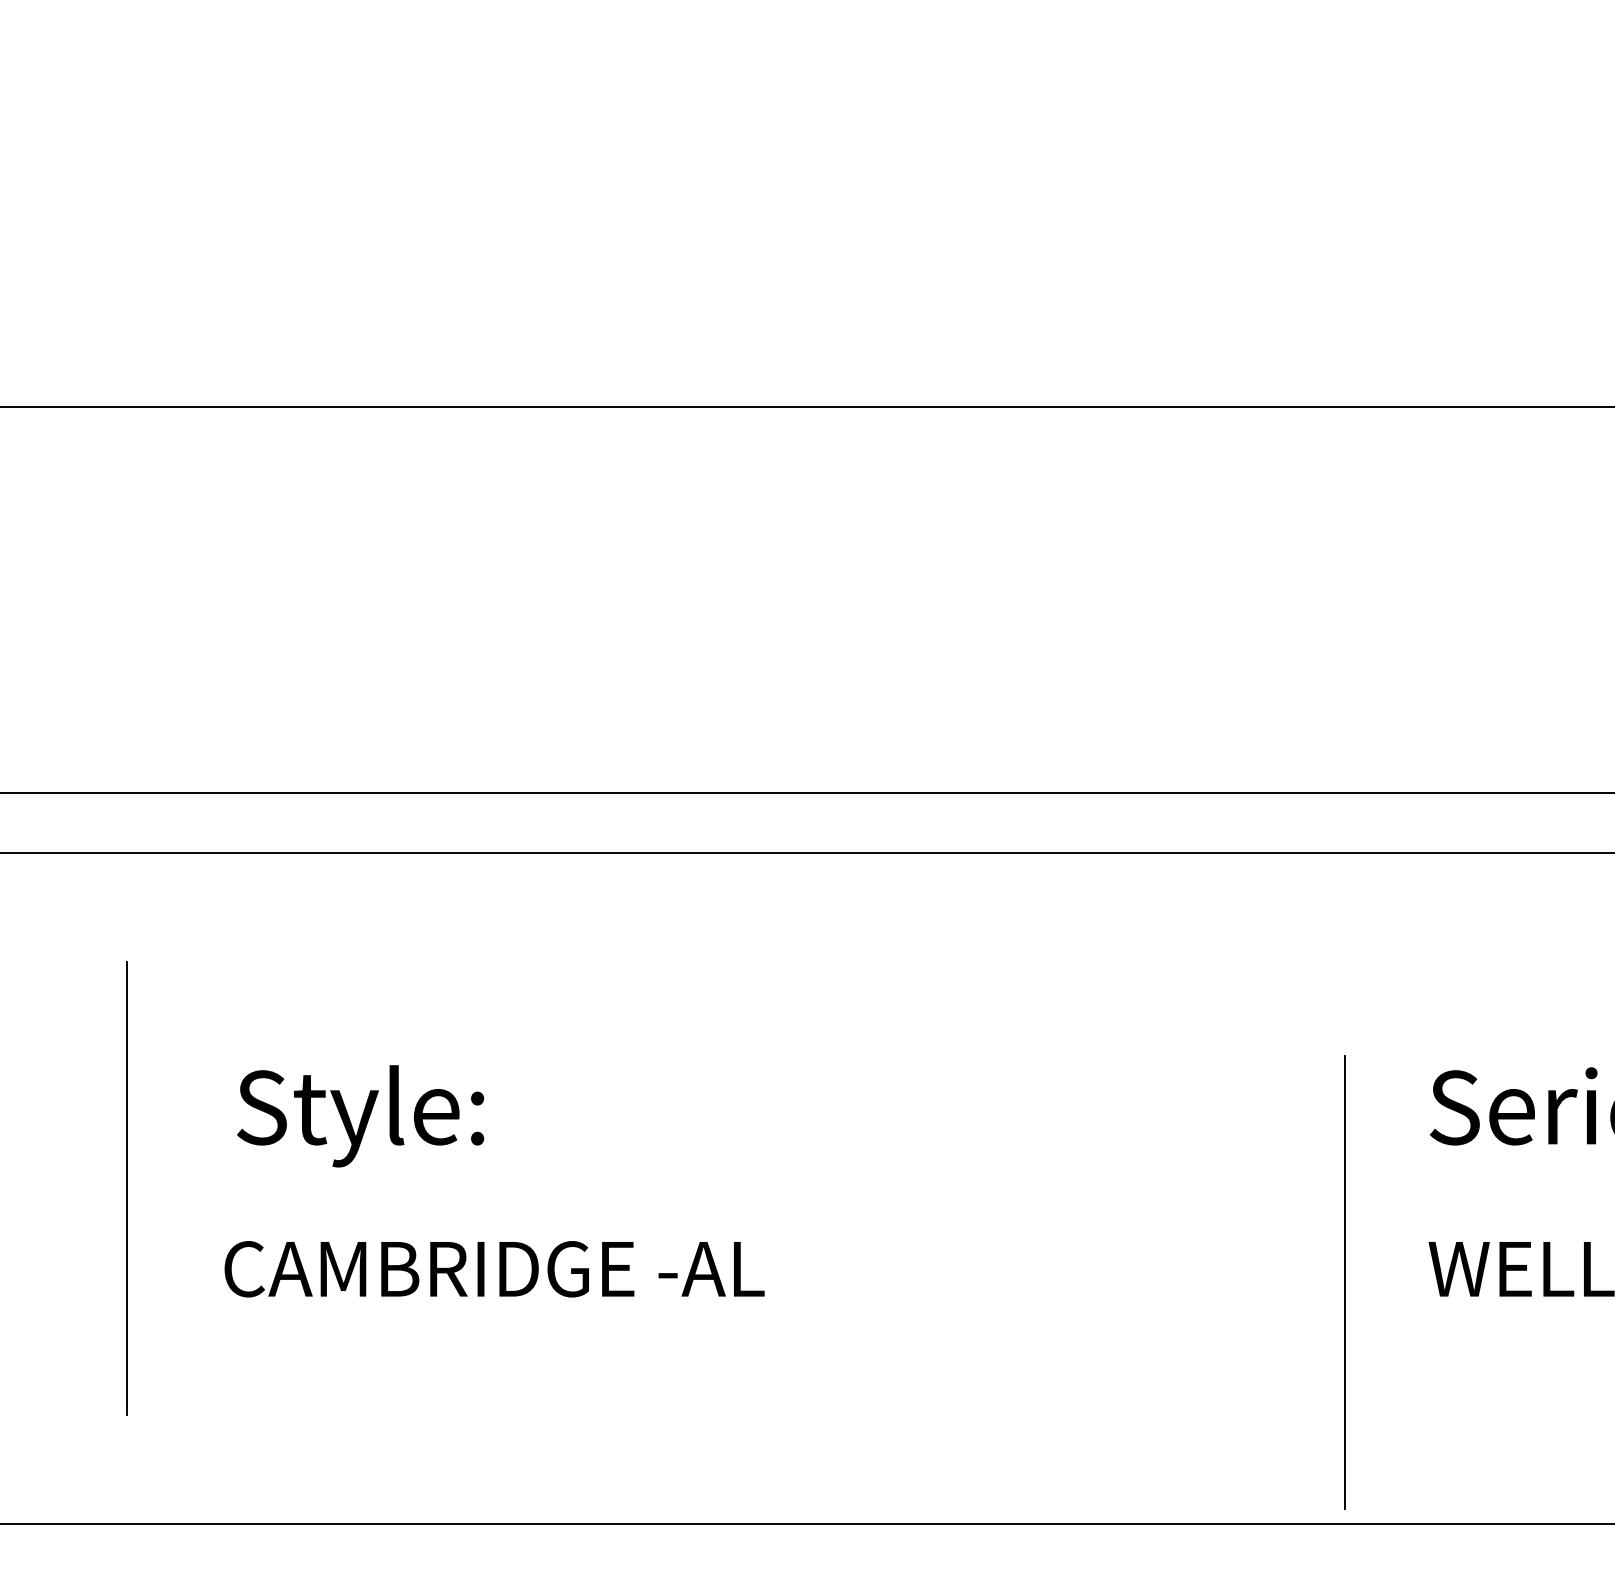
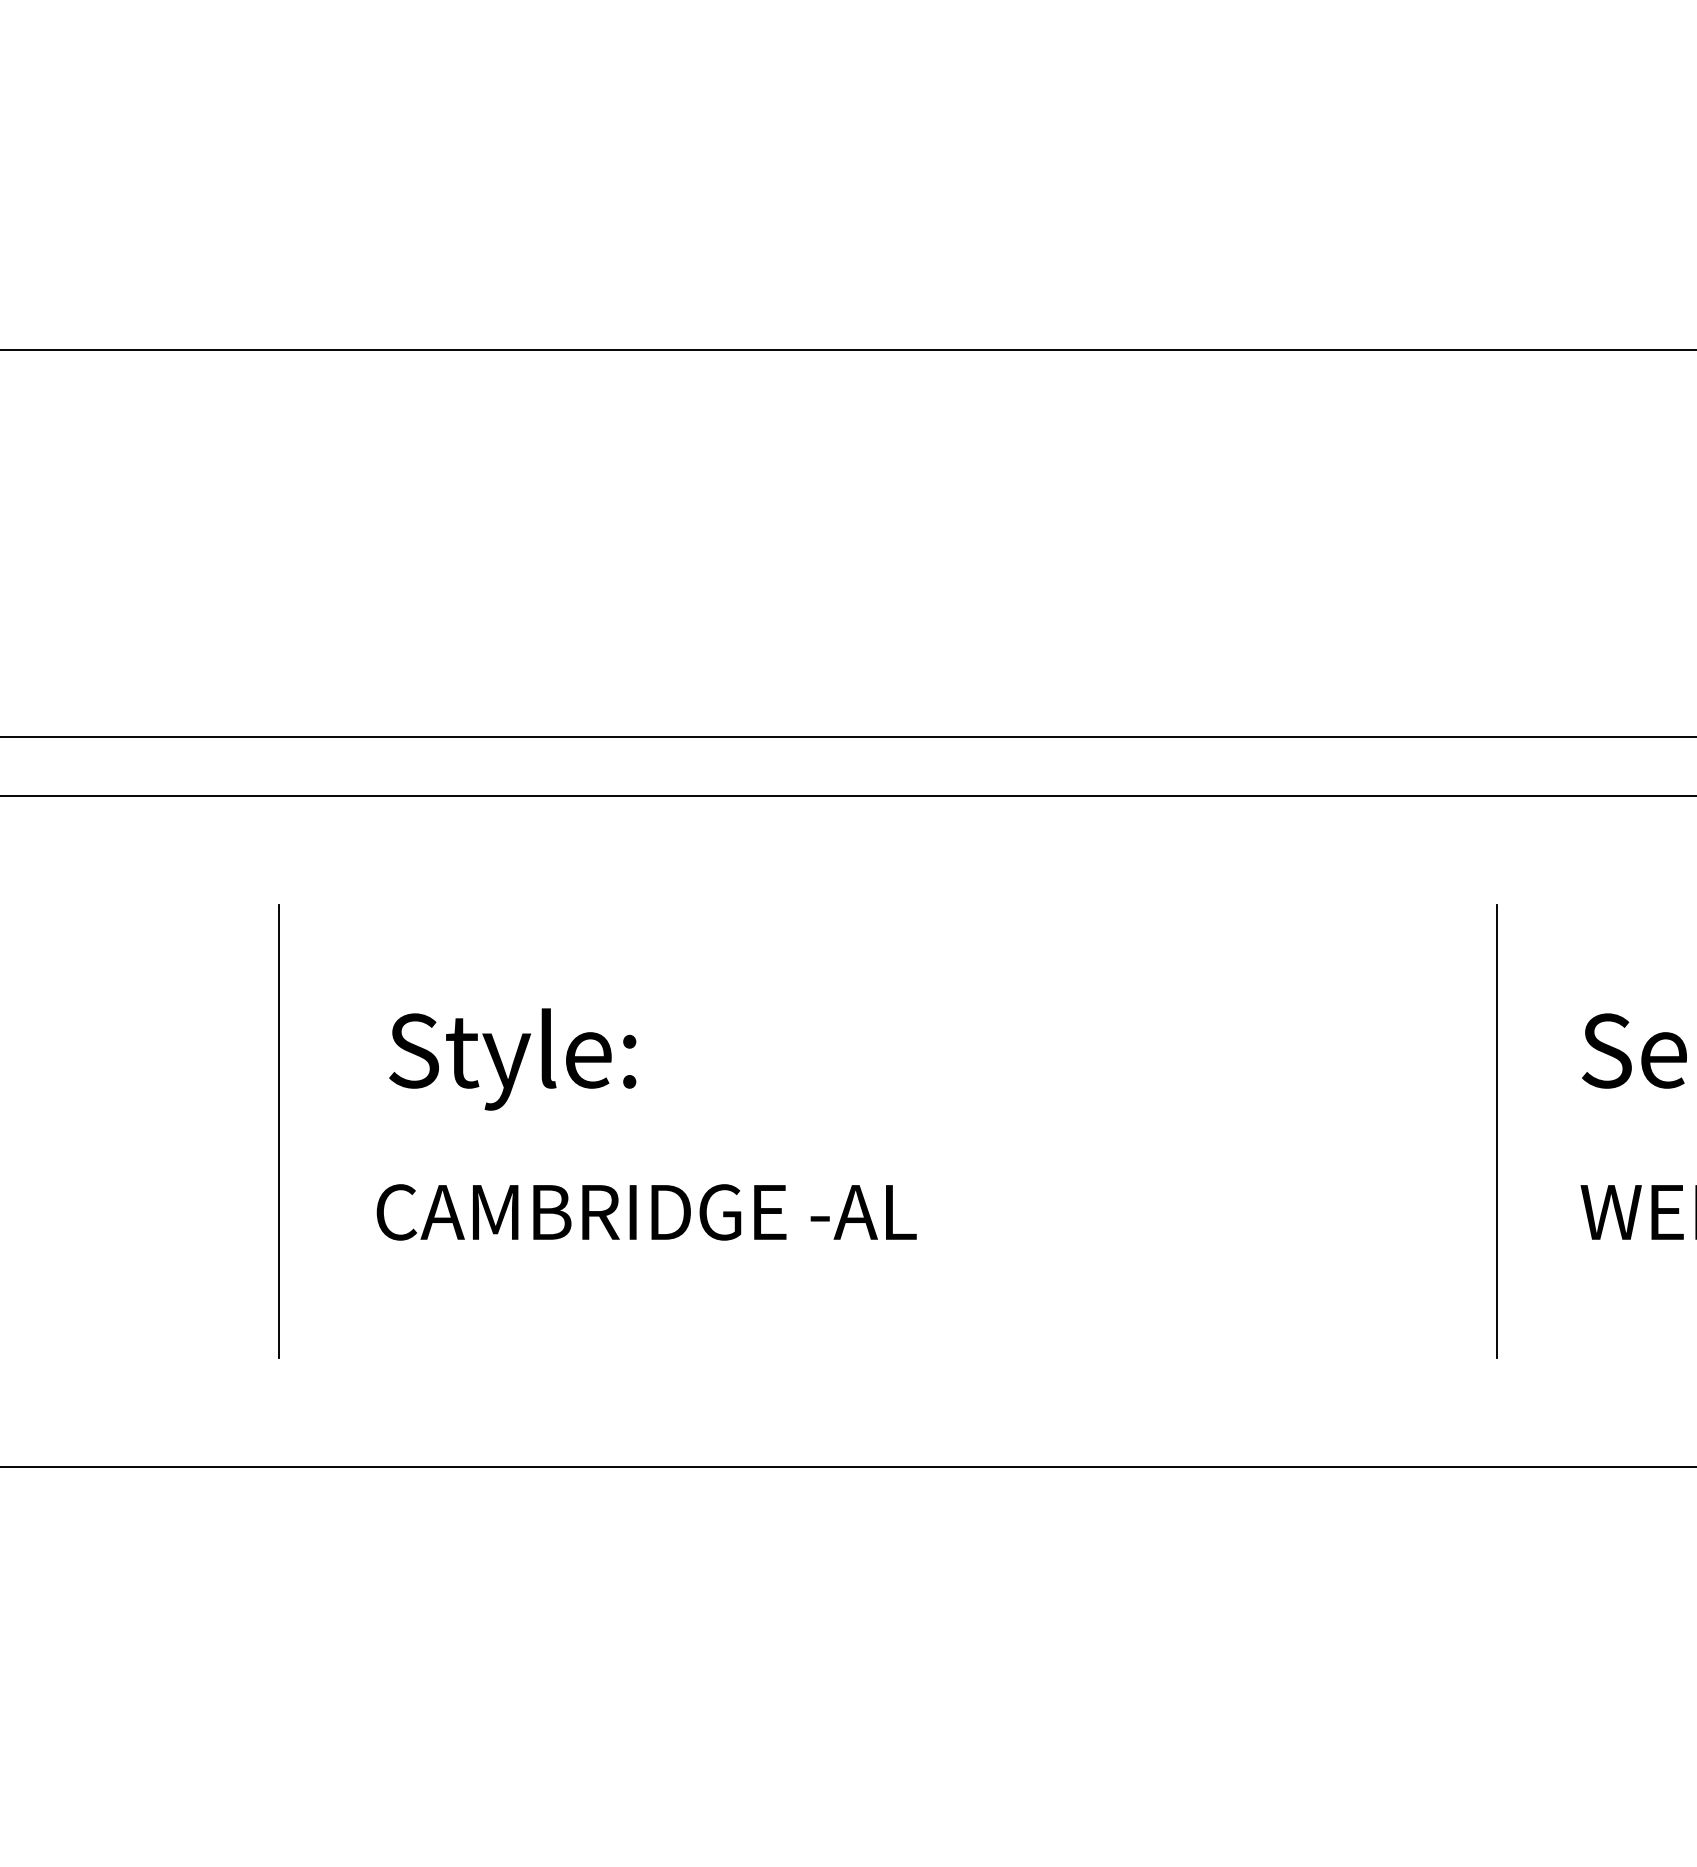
line: (1344, 1282) -> (1496, 1131), moved

